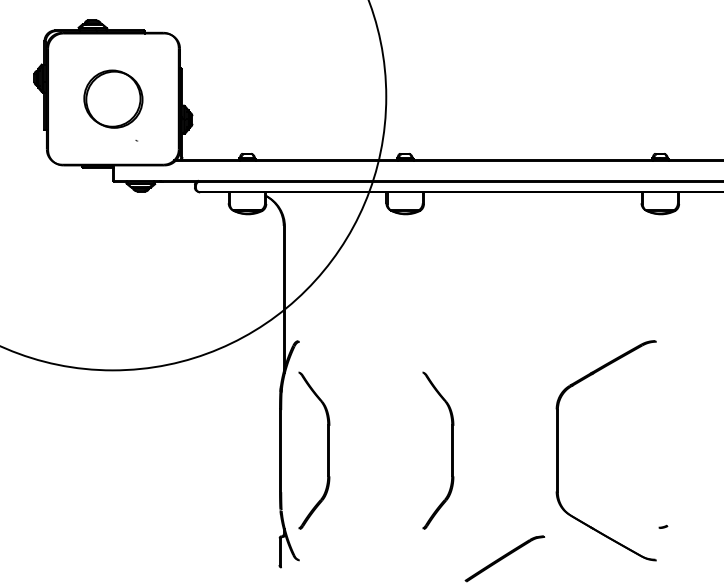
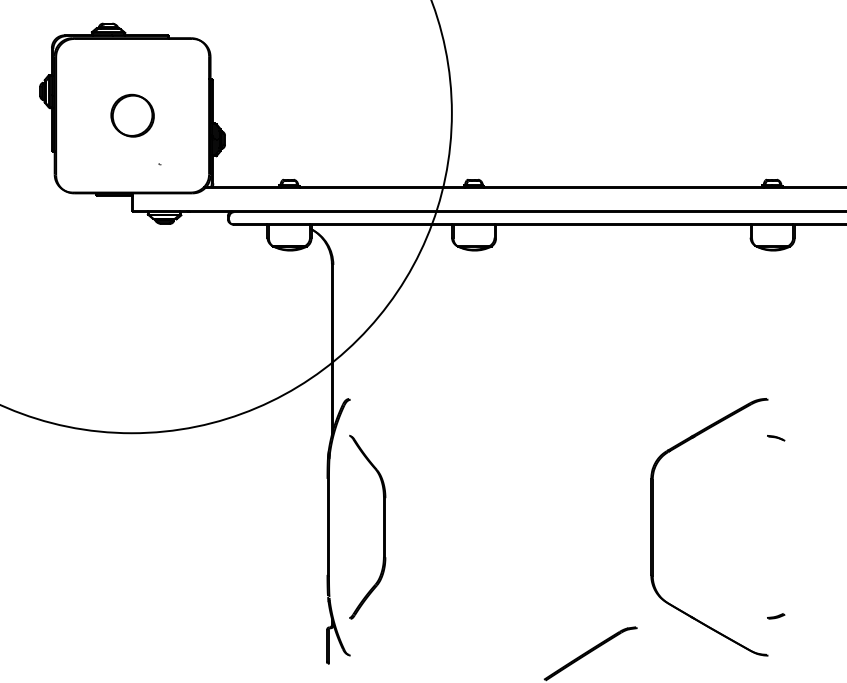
part: (113, 98) -> (132, 115), size x0.62
part: (663, 374) -> (776, 438), added
part: (451, 450) -> (528, 526), removed
part: (663, 526) -> (776, 615), size x1.67

